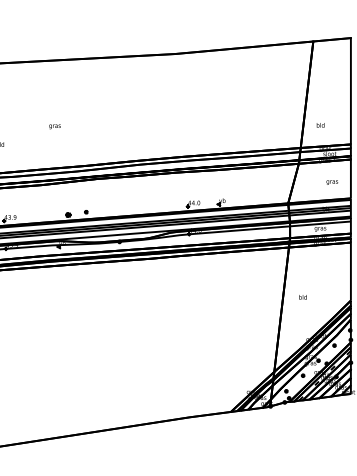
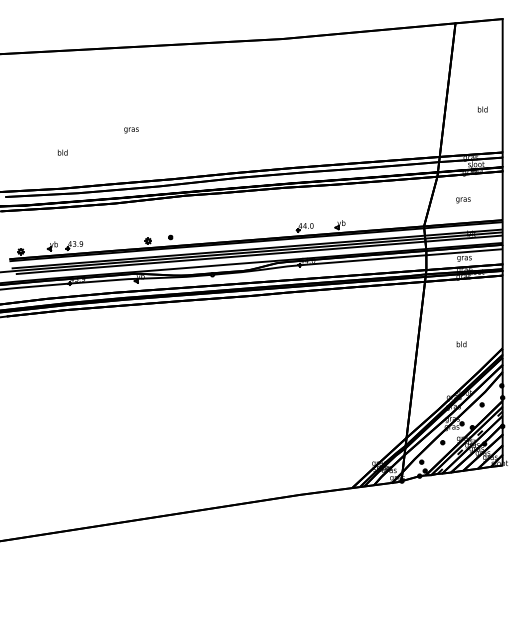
text: (320, 125) -> (482, 109), moved
text: (332, 182) -> (463, 200), moved
text: (302, 297) -> (461, 344), moved

